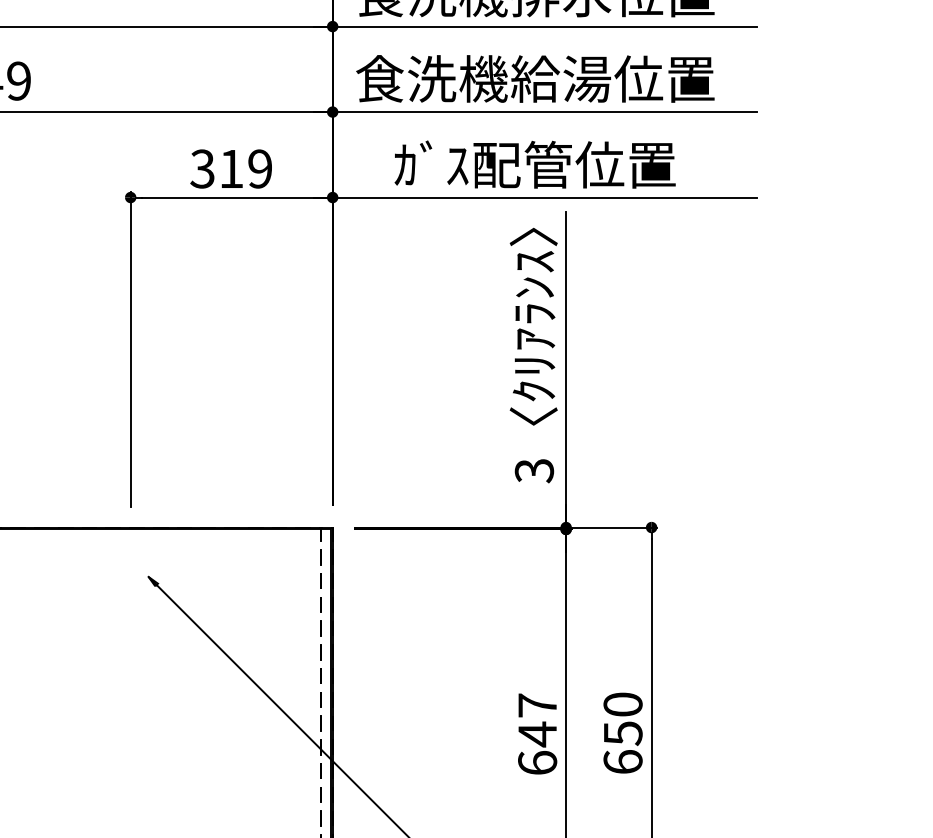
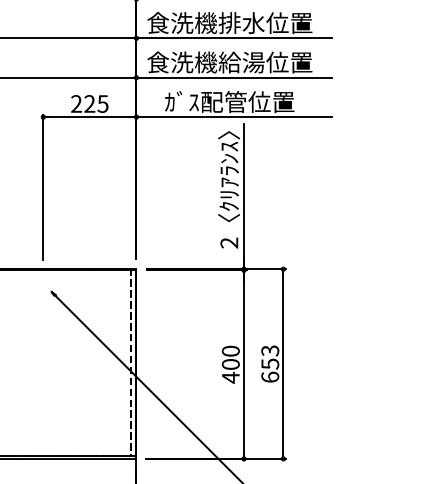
text: (230, 167) -> (89, 103), 319 -> 225
text: (534, 469) -> (229, 242), 3 -> 2
text: (623, 703) -> (270, 350), 650 -> 653
text: (536, 734) -> (230, 364), 647 -> 400

